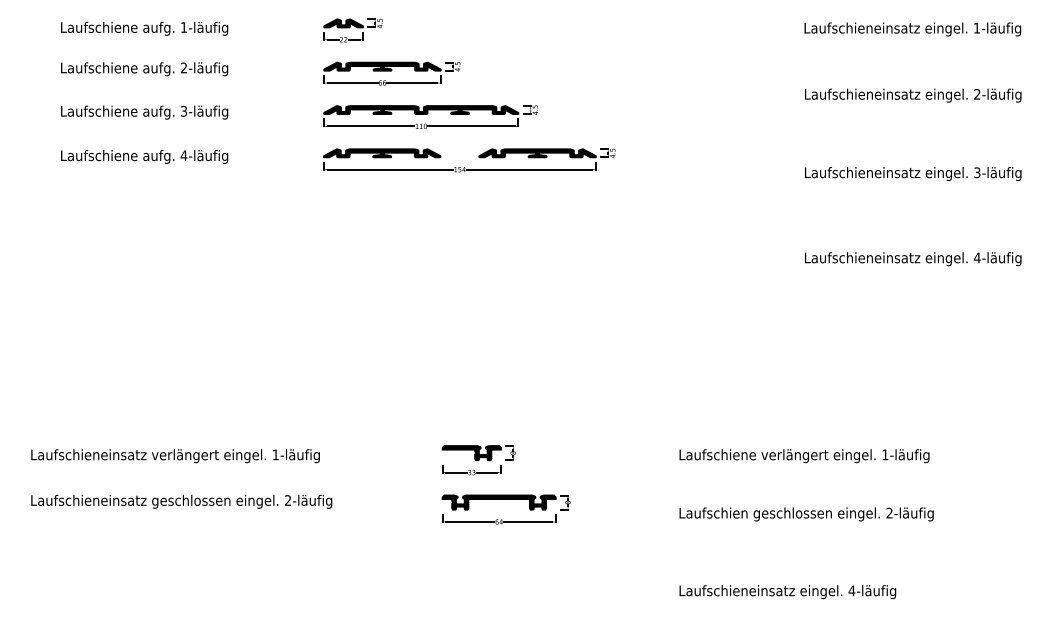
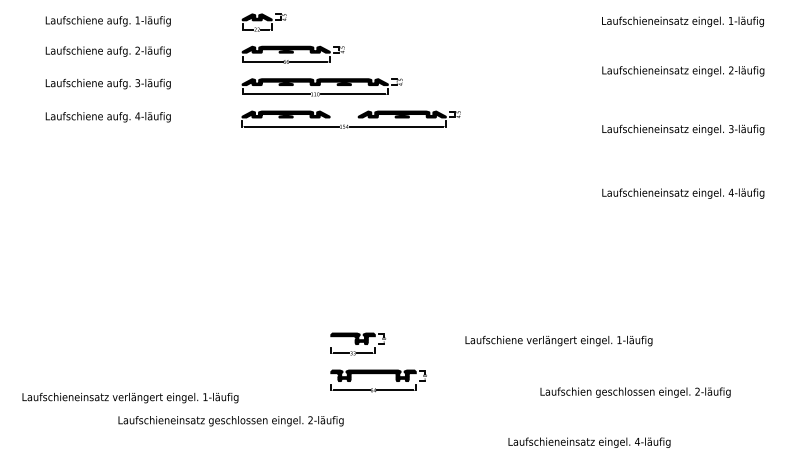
text: (175, 455) -> (130, 397), moved
text: (803, 455) -> (558, 340), moved
text: (180, 502) -> (230, 421), moved
text: (806, 514) -> (635, 392), moved

